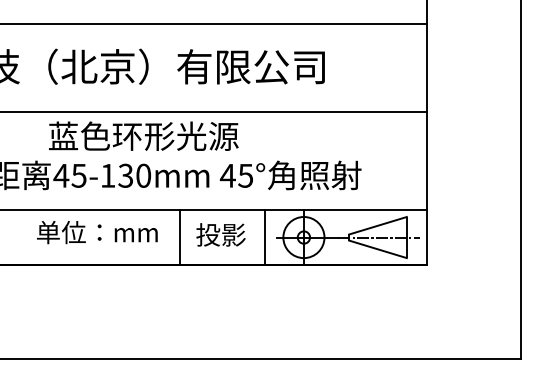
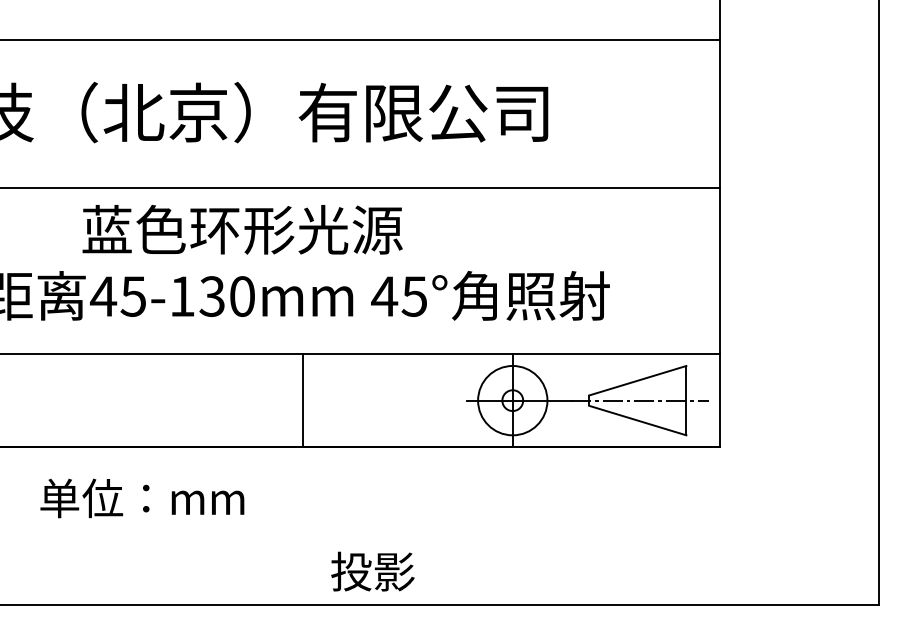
text: (97, 232) -> (142, 498), moved
text: (220, 234) -> (372, 570), moved
line: (265, 237) -> (447, 400), removed

